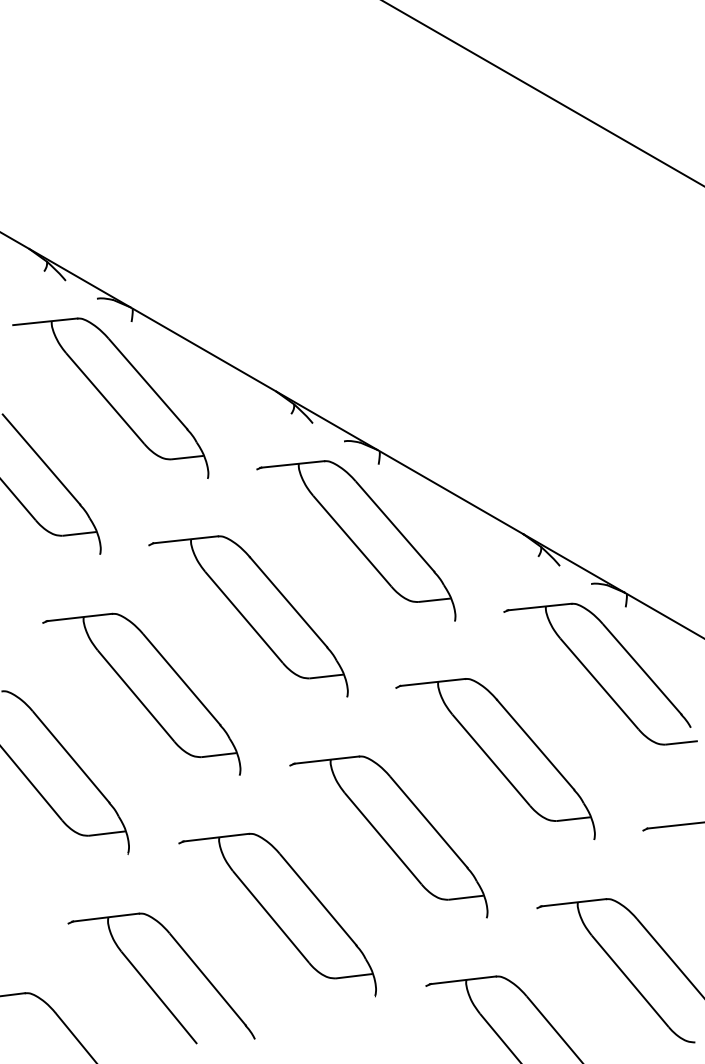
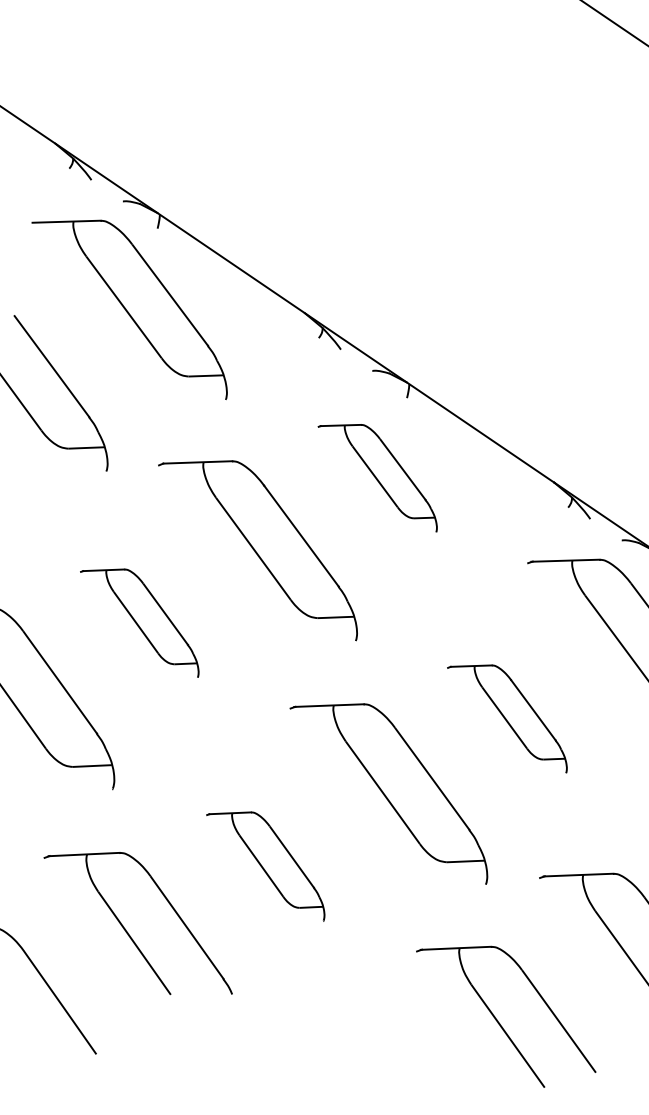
part: (356, 540) -> (377, 476), size x0.6
part: (141, 693) -> (139, 621), size x0.6
part: (495, 758) -> (507, 716), size x0.6
part: (277, 914) -> (265, 864), size x0.6

